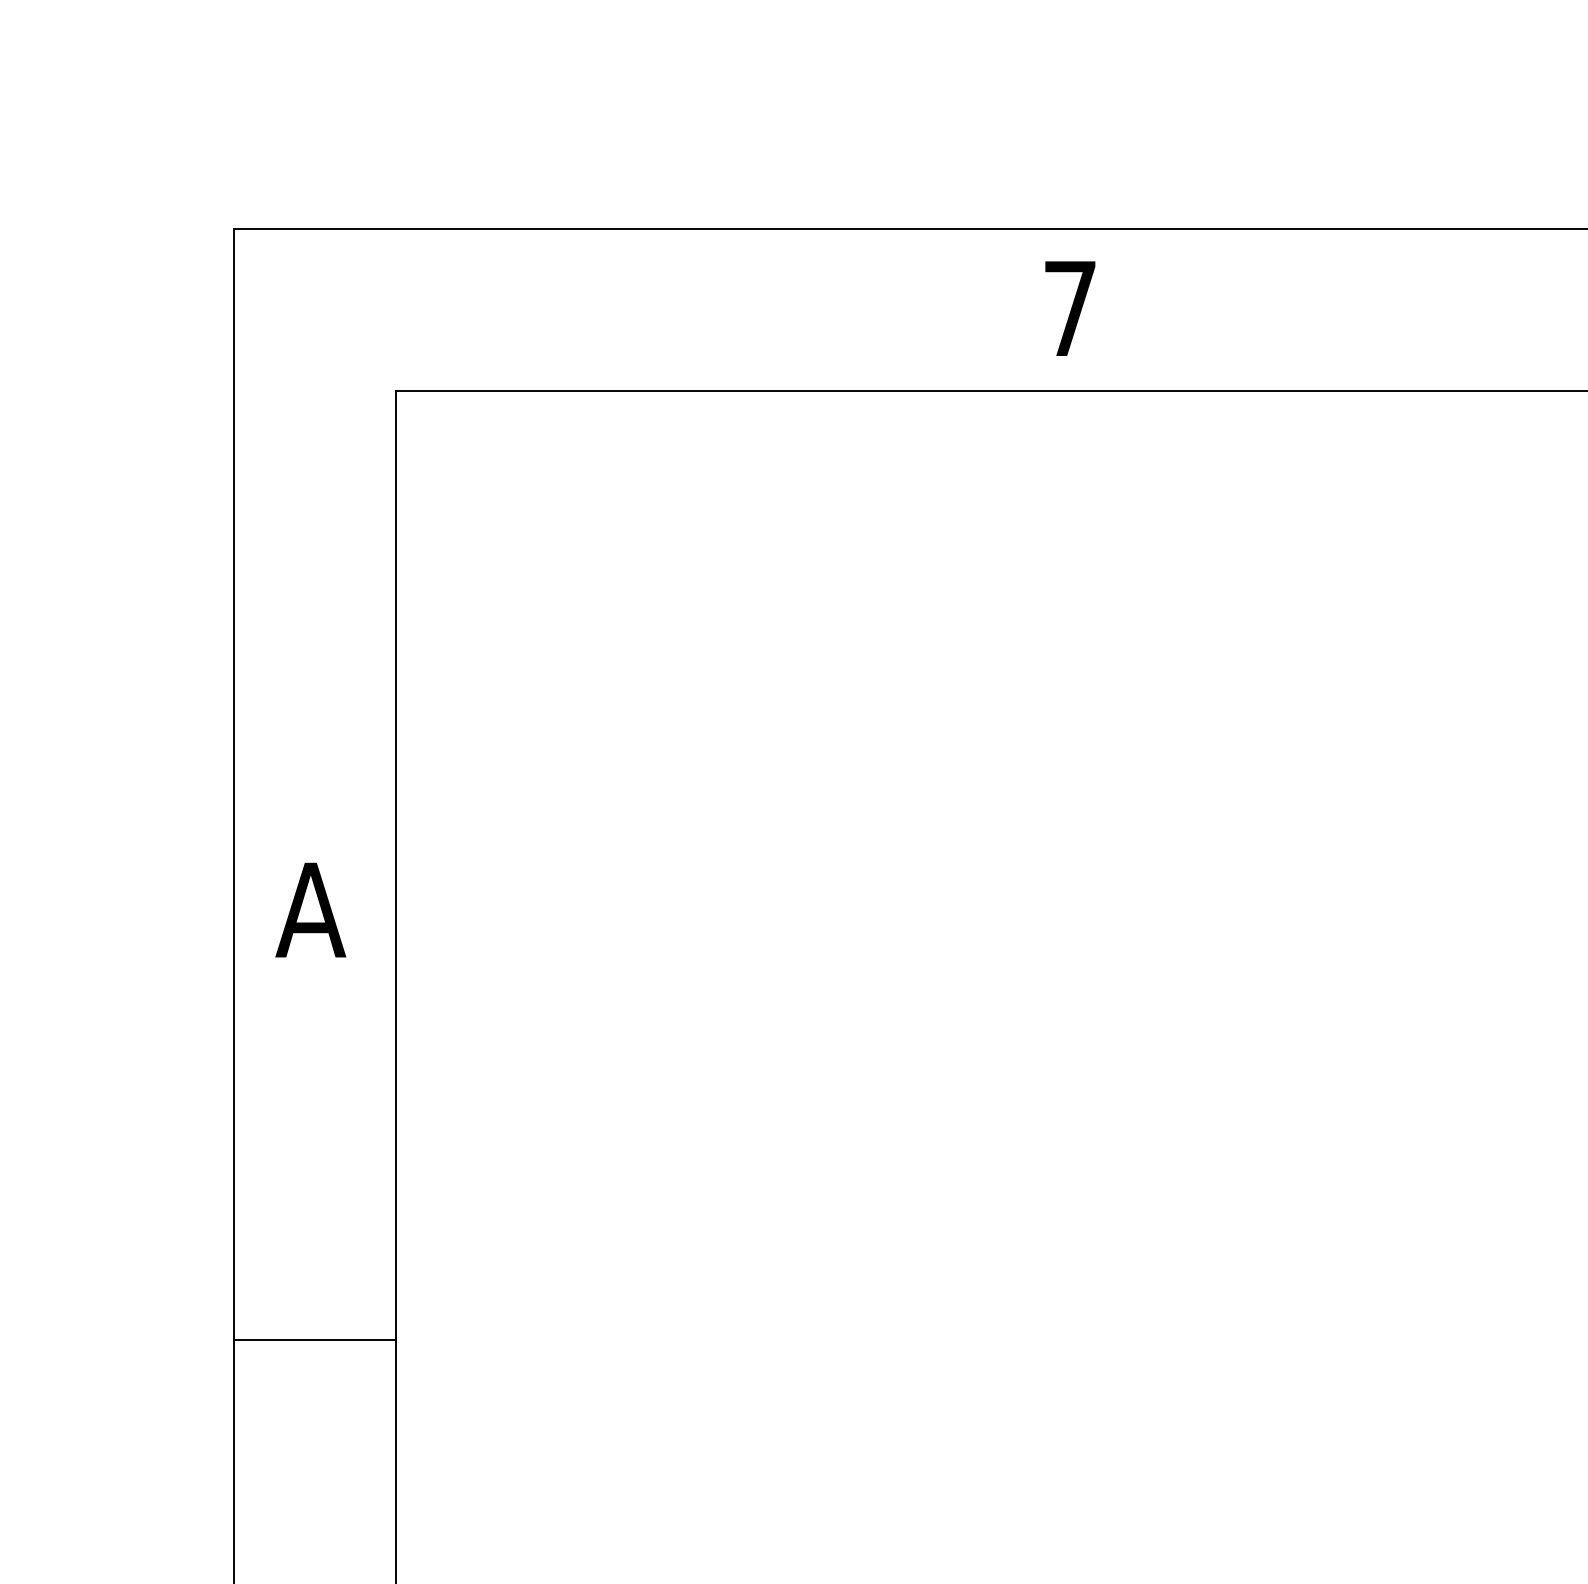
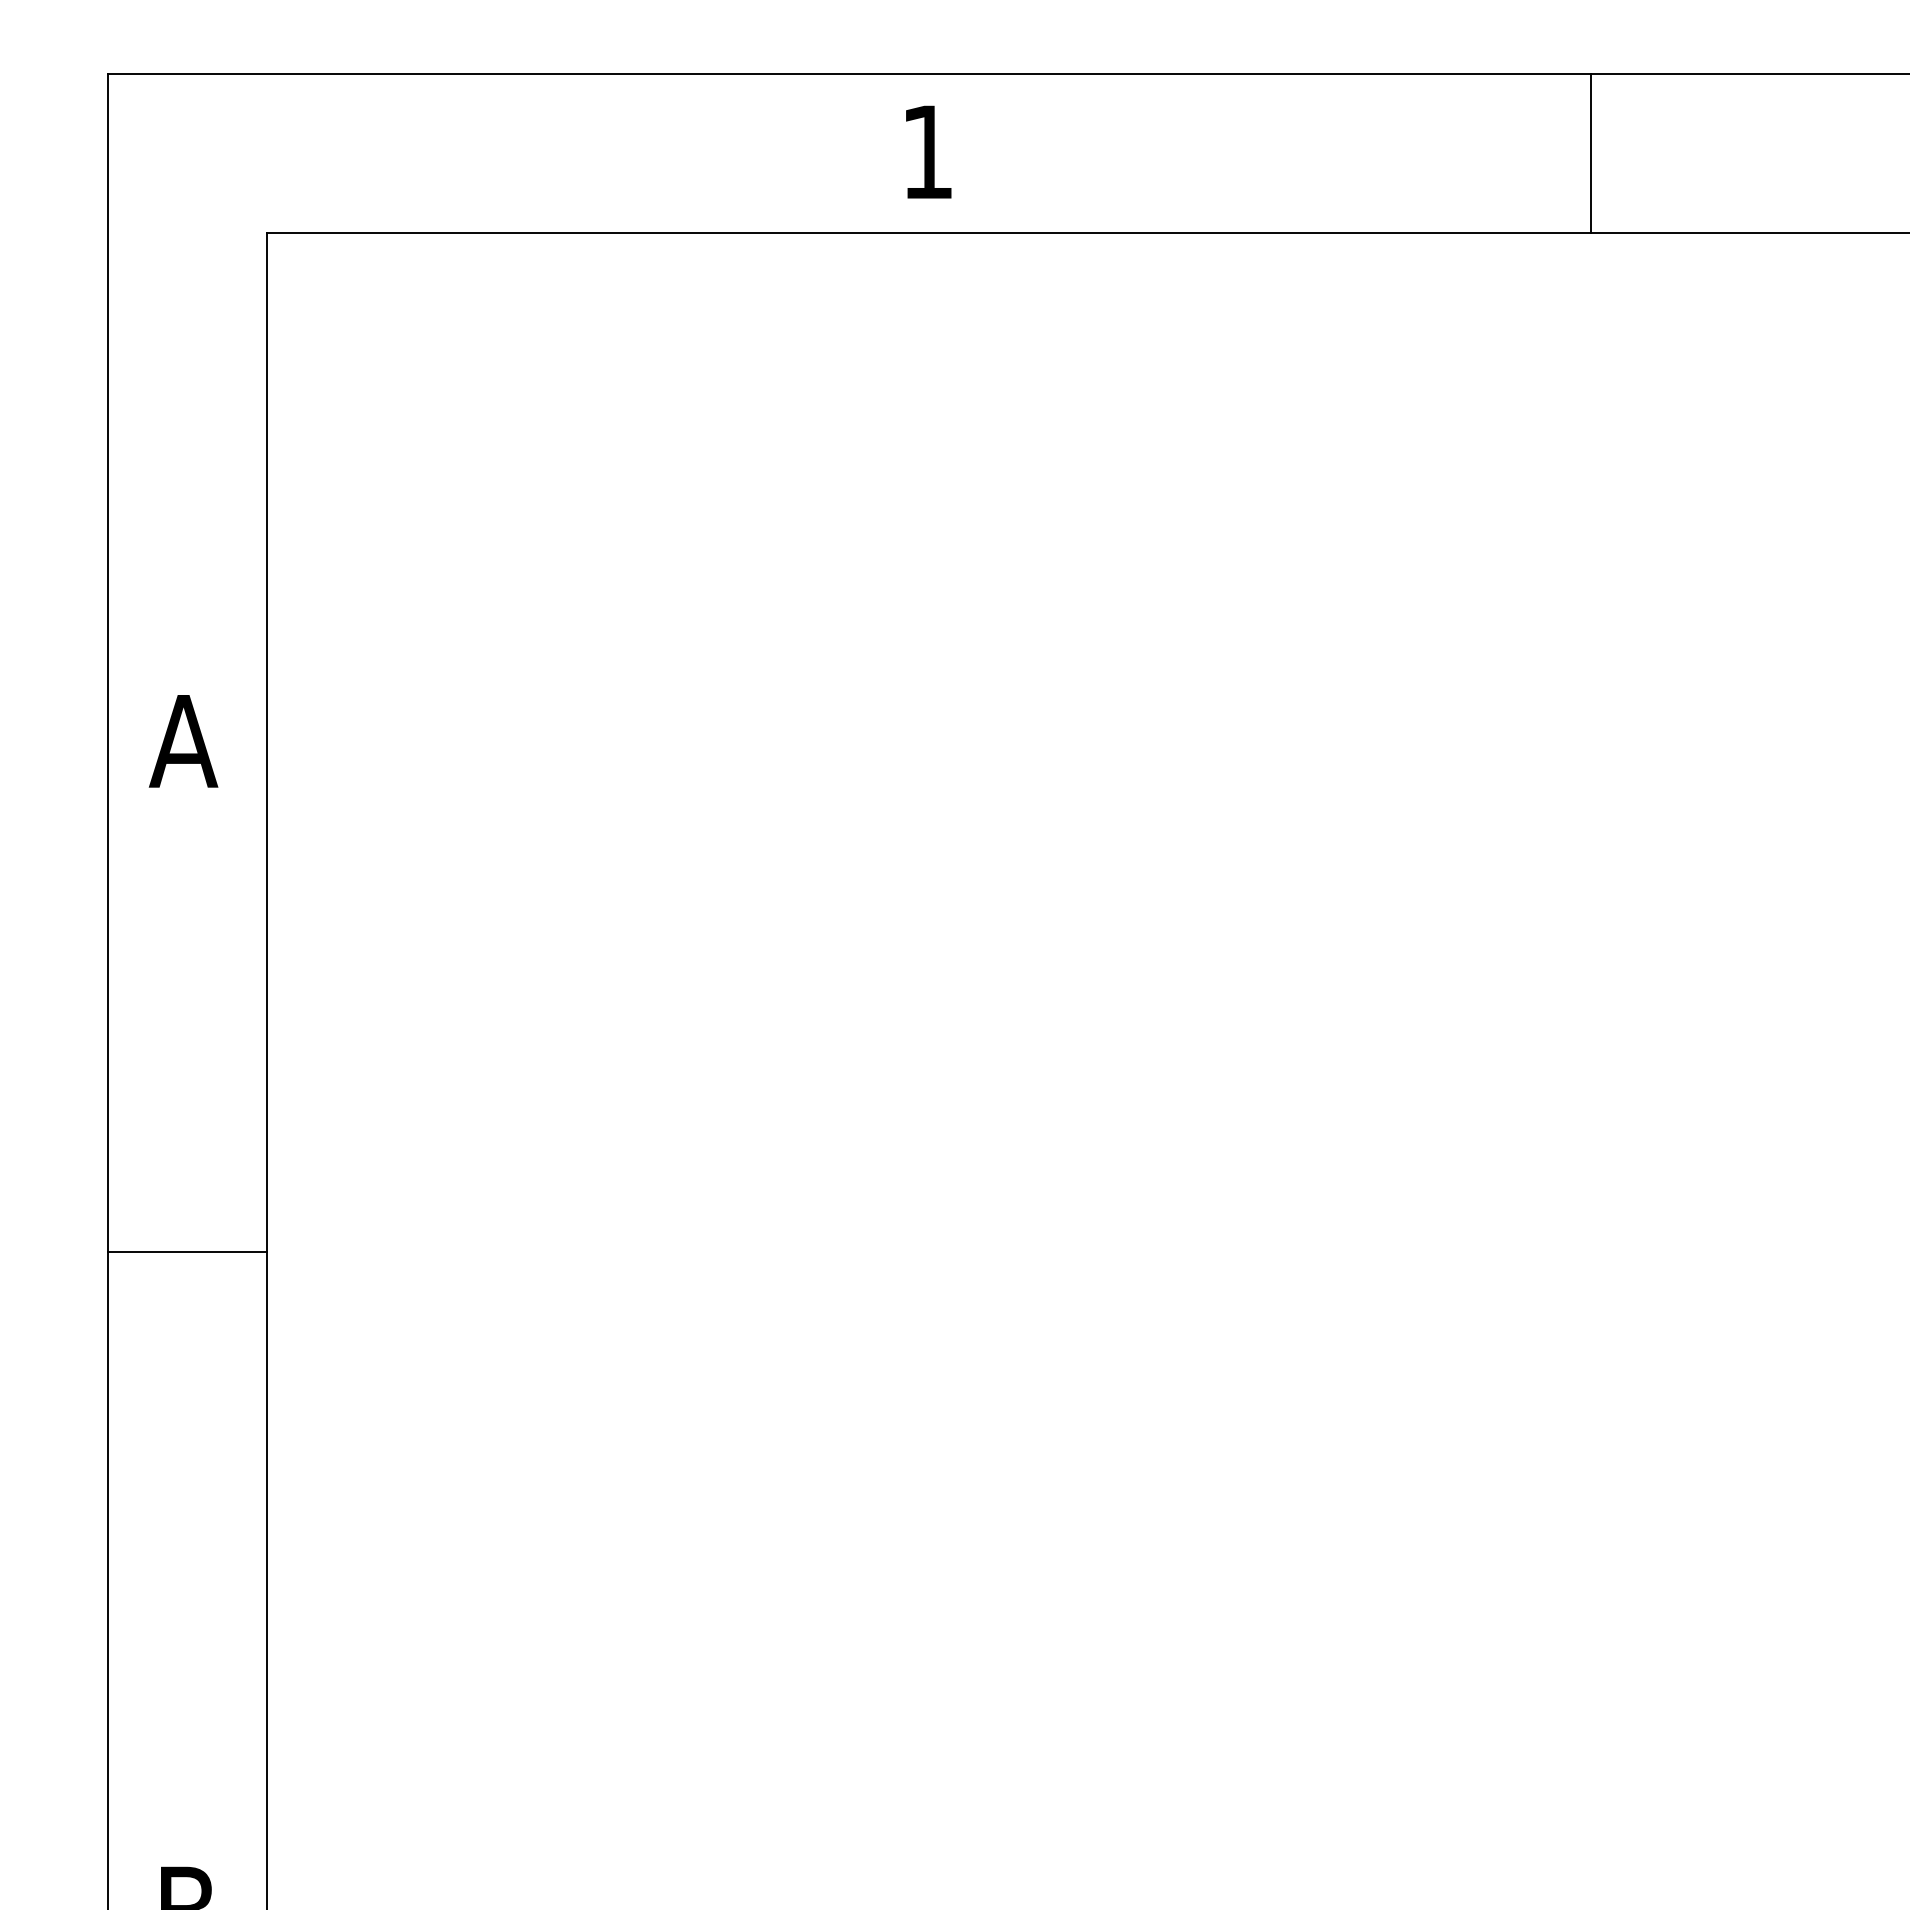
text: (1070, 308) -> (927, 151), 7 -> 1
line: (313, 1340) -> (186, 1252), moved

